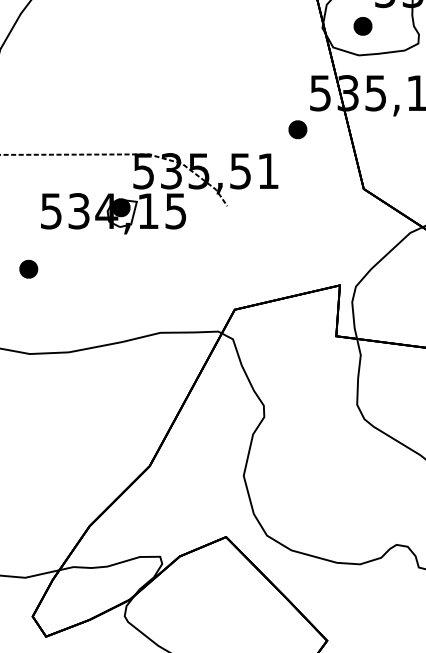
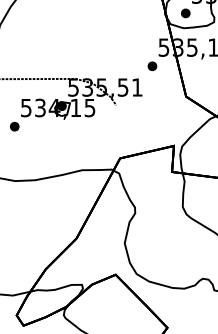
part: (28, 268) -> (14, 126), moved

